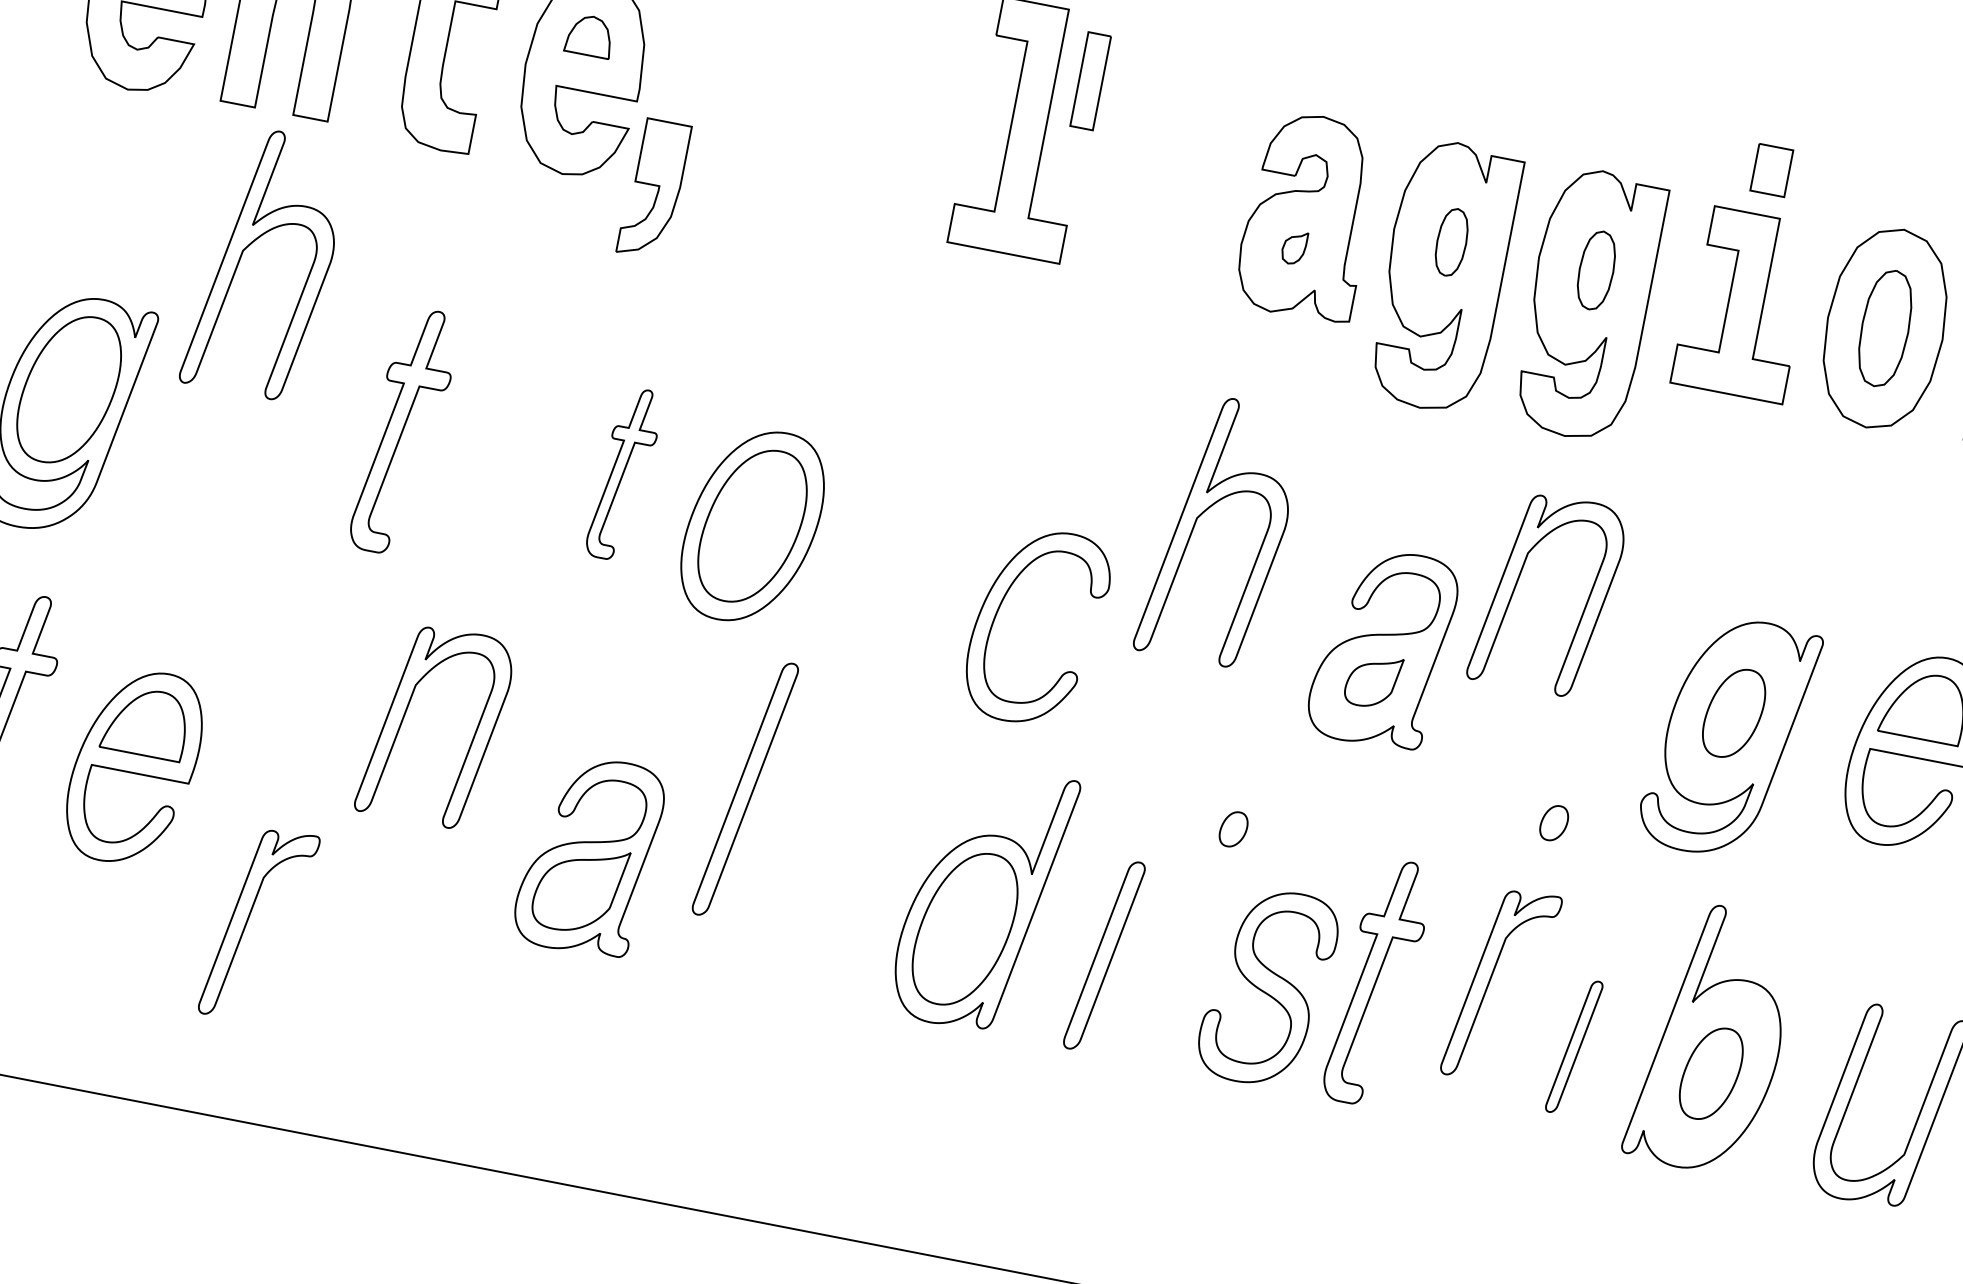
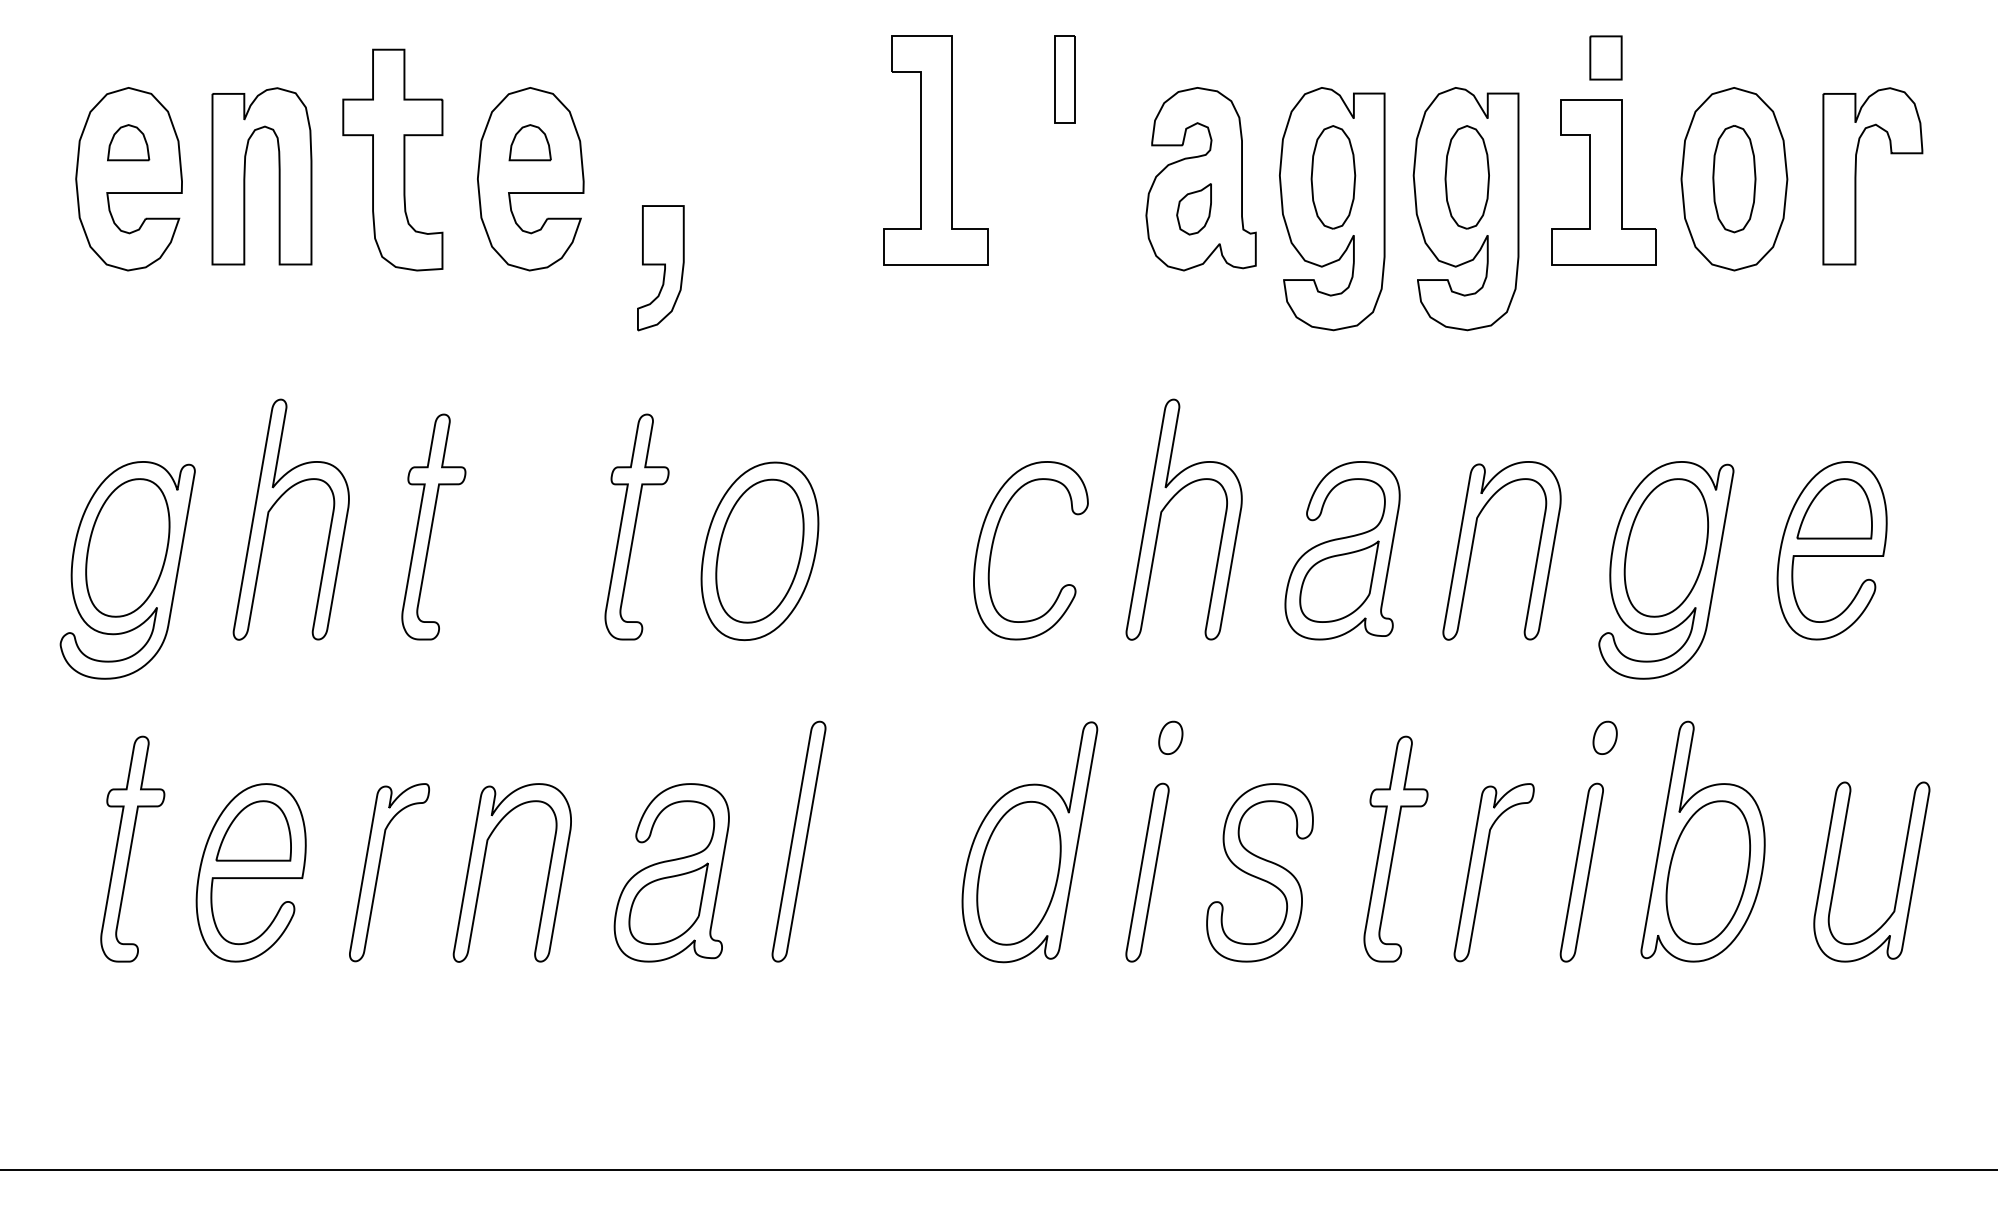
part: (1090, 81) -> (1064, 79), moved
part: (653, 189) -> (660, 268), moved
part: (1451, 242) -> (1333, 177), size x1.67
part: (248, 247) -> (272, 508), moved
part: (1293, 247) -> (1193, 209), size x1.67
part: (1595, 270) -> (1466, 177), size x1.43
part: (624, 473) -> (636, 526), size x1.43
part: (1202, 515) -> (1165, 508), moved
part: (1518, 583) -> (1473, 546), moved
part: (999, 609) -> (994, 541), moved
part: (1373, 680) -> (1339, 581), size x1.67
part: (1734, 712) -> (1666, 547), size x1.67
part: (405, 717) -> (483, 870), moved
part: (744, 788) -> (798, 841), moved
part: (1553, 822) -> (1604, 737), moved
part: (1233, 828) -> (1170, 737), moved
part: (248, 921) -> (379, 871), moved
part: (1491, 980) -> (1484, 869), moved
part: (1267, 987) -> (1259, 872), moved
part: (1574, 1046) -> (1581, 872), size x1.43
part: (1711, 1073) -> (1708, 872), size x1.67

